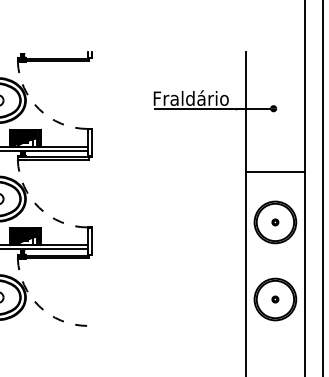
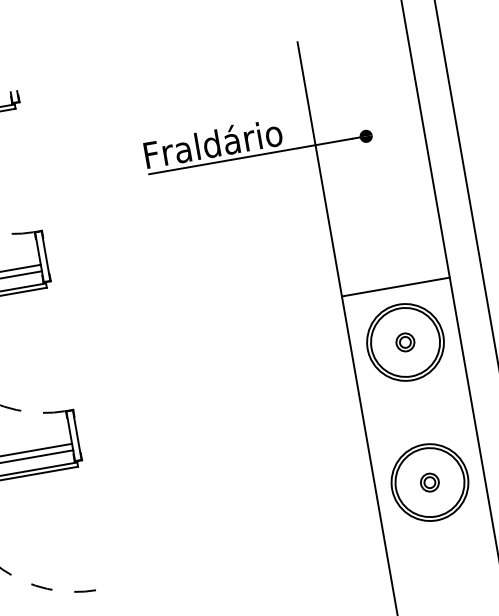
line: (275, 171) -> (395, 286), moved
part: (275, 222) -> (405, 342), size x1.6
part: (275, 299) -> (430, 482), size x1.6

